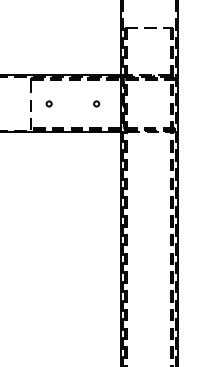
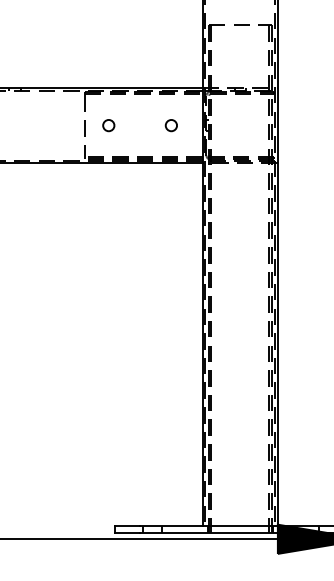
circle: (48, 103) -> (108, 125), size x1.67
circle: (96, 103) -> (170, 125), size x1.67

